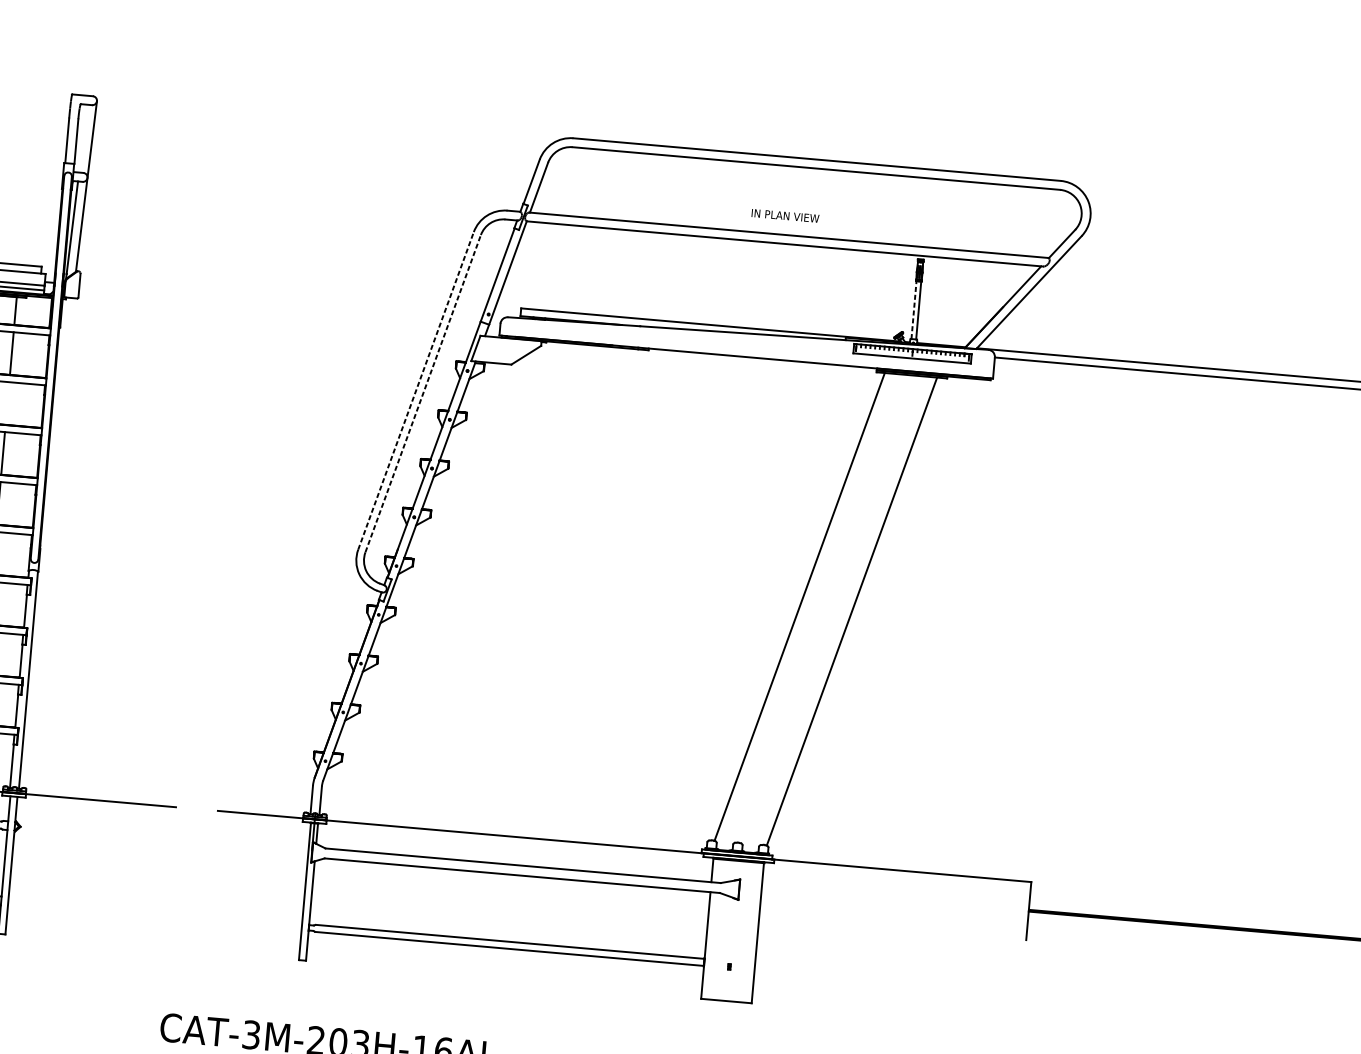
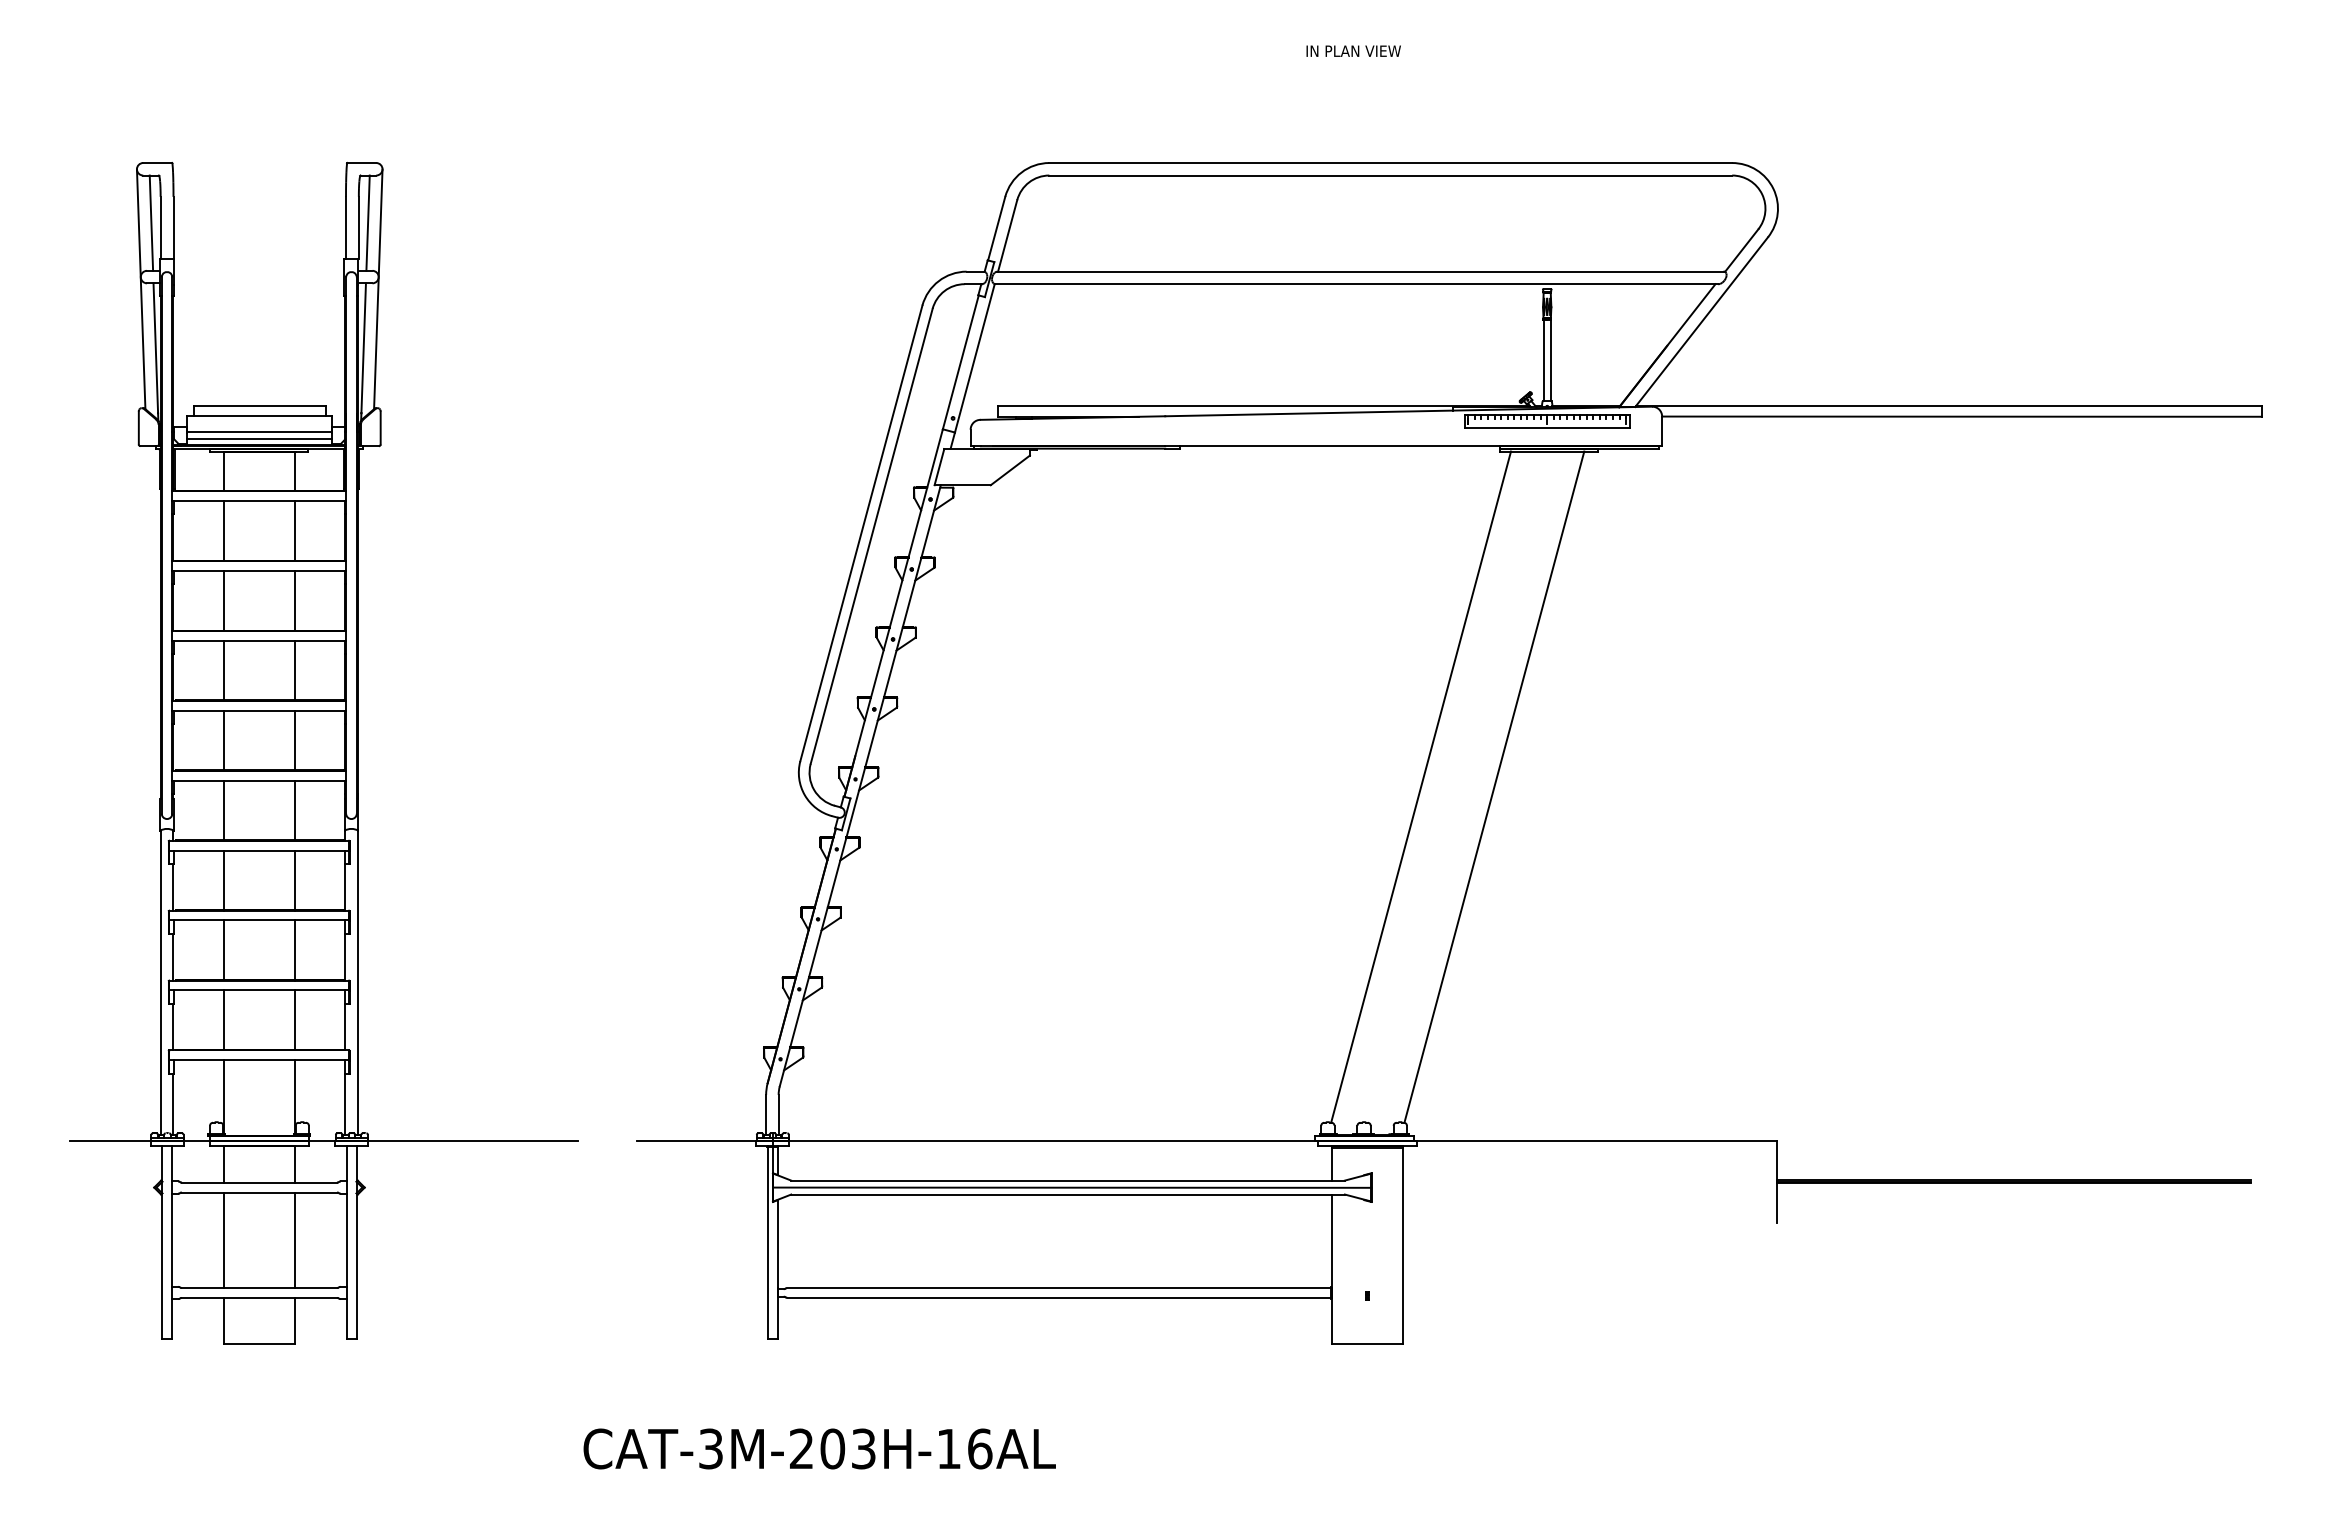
line: (82, 138) -> (367, 222), added
text: (785, 215) -> (1353, 50), moved
line: (913, 310) -> (1543, 360), dashed -> solid
line: (416, 390) -> (861, 533), dashed -> solid
line: (423, 393) -> (871, 535), dashed -> solid
line: (7, 403) -> (294, 600), added
line: (525, 870) -> (1072, 1187), added

